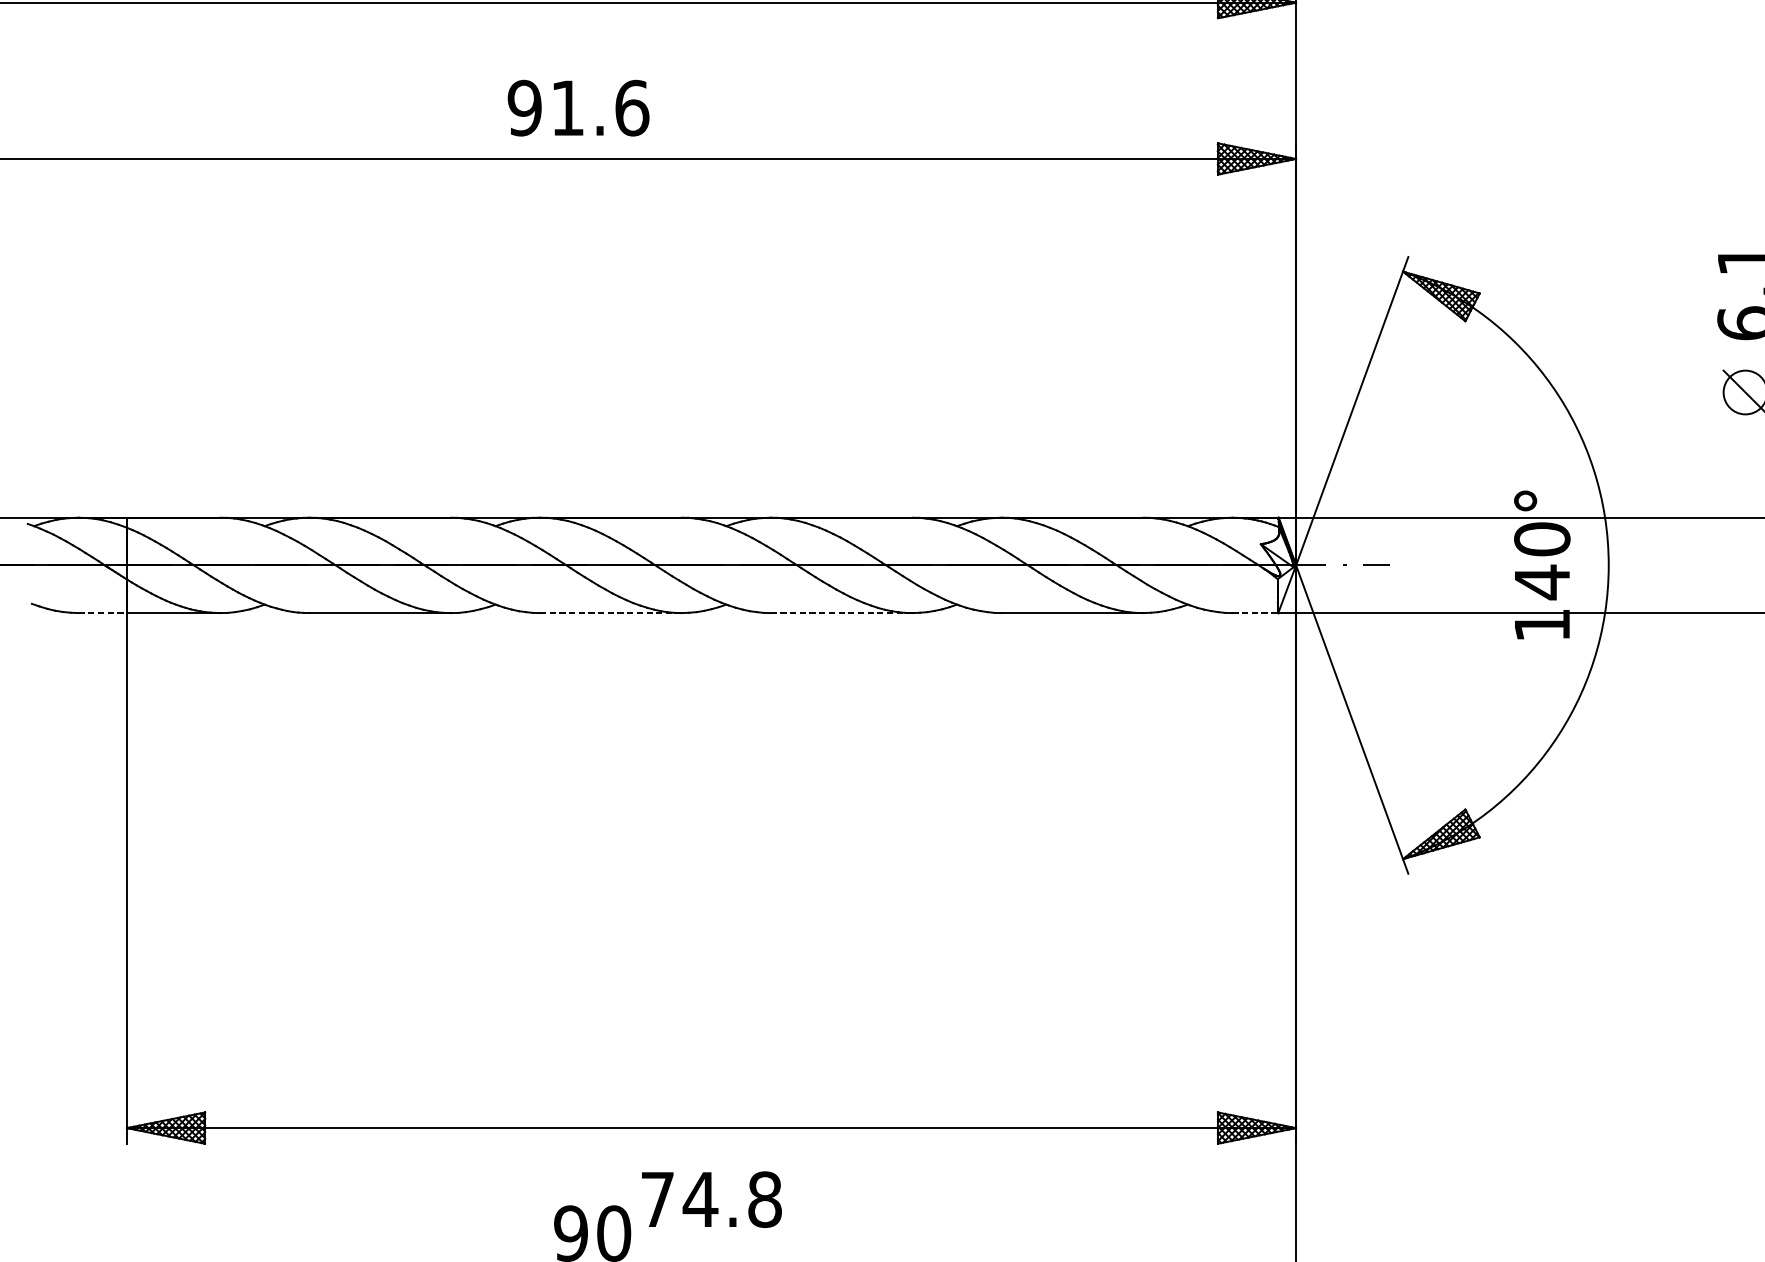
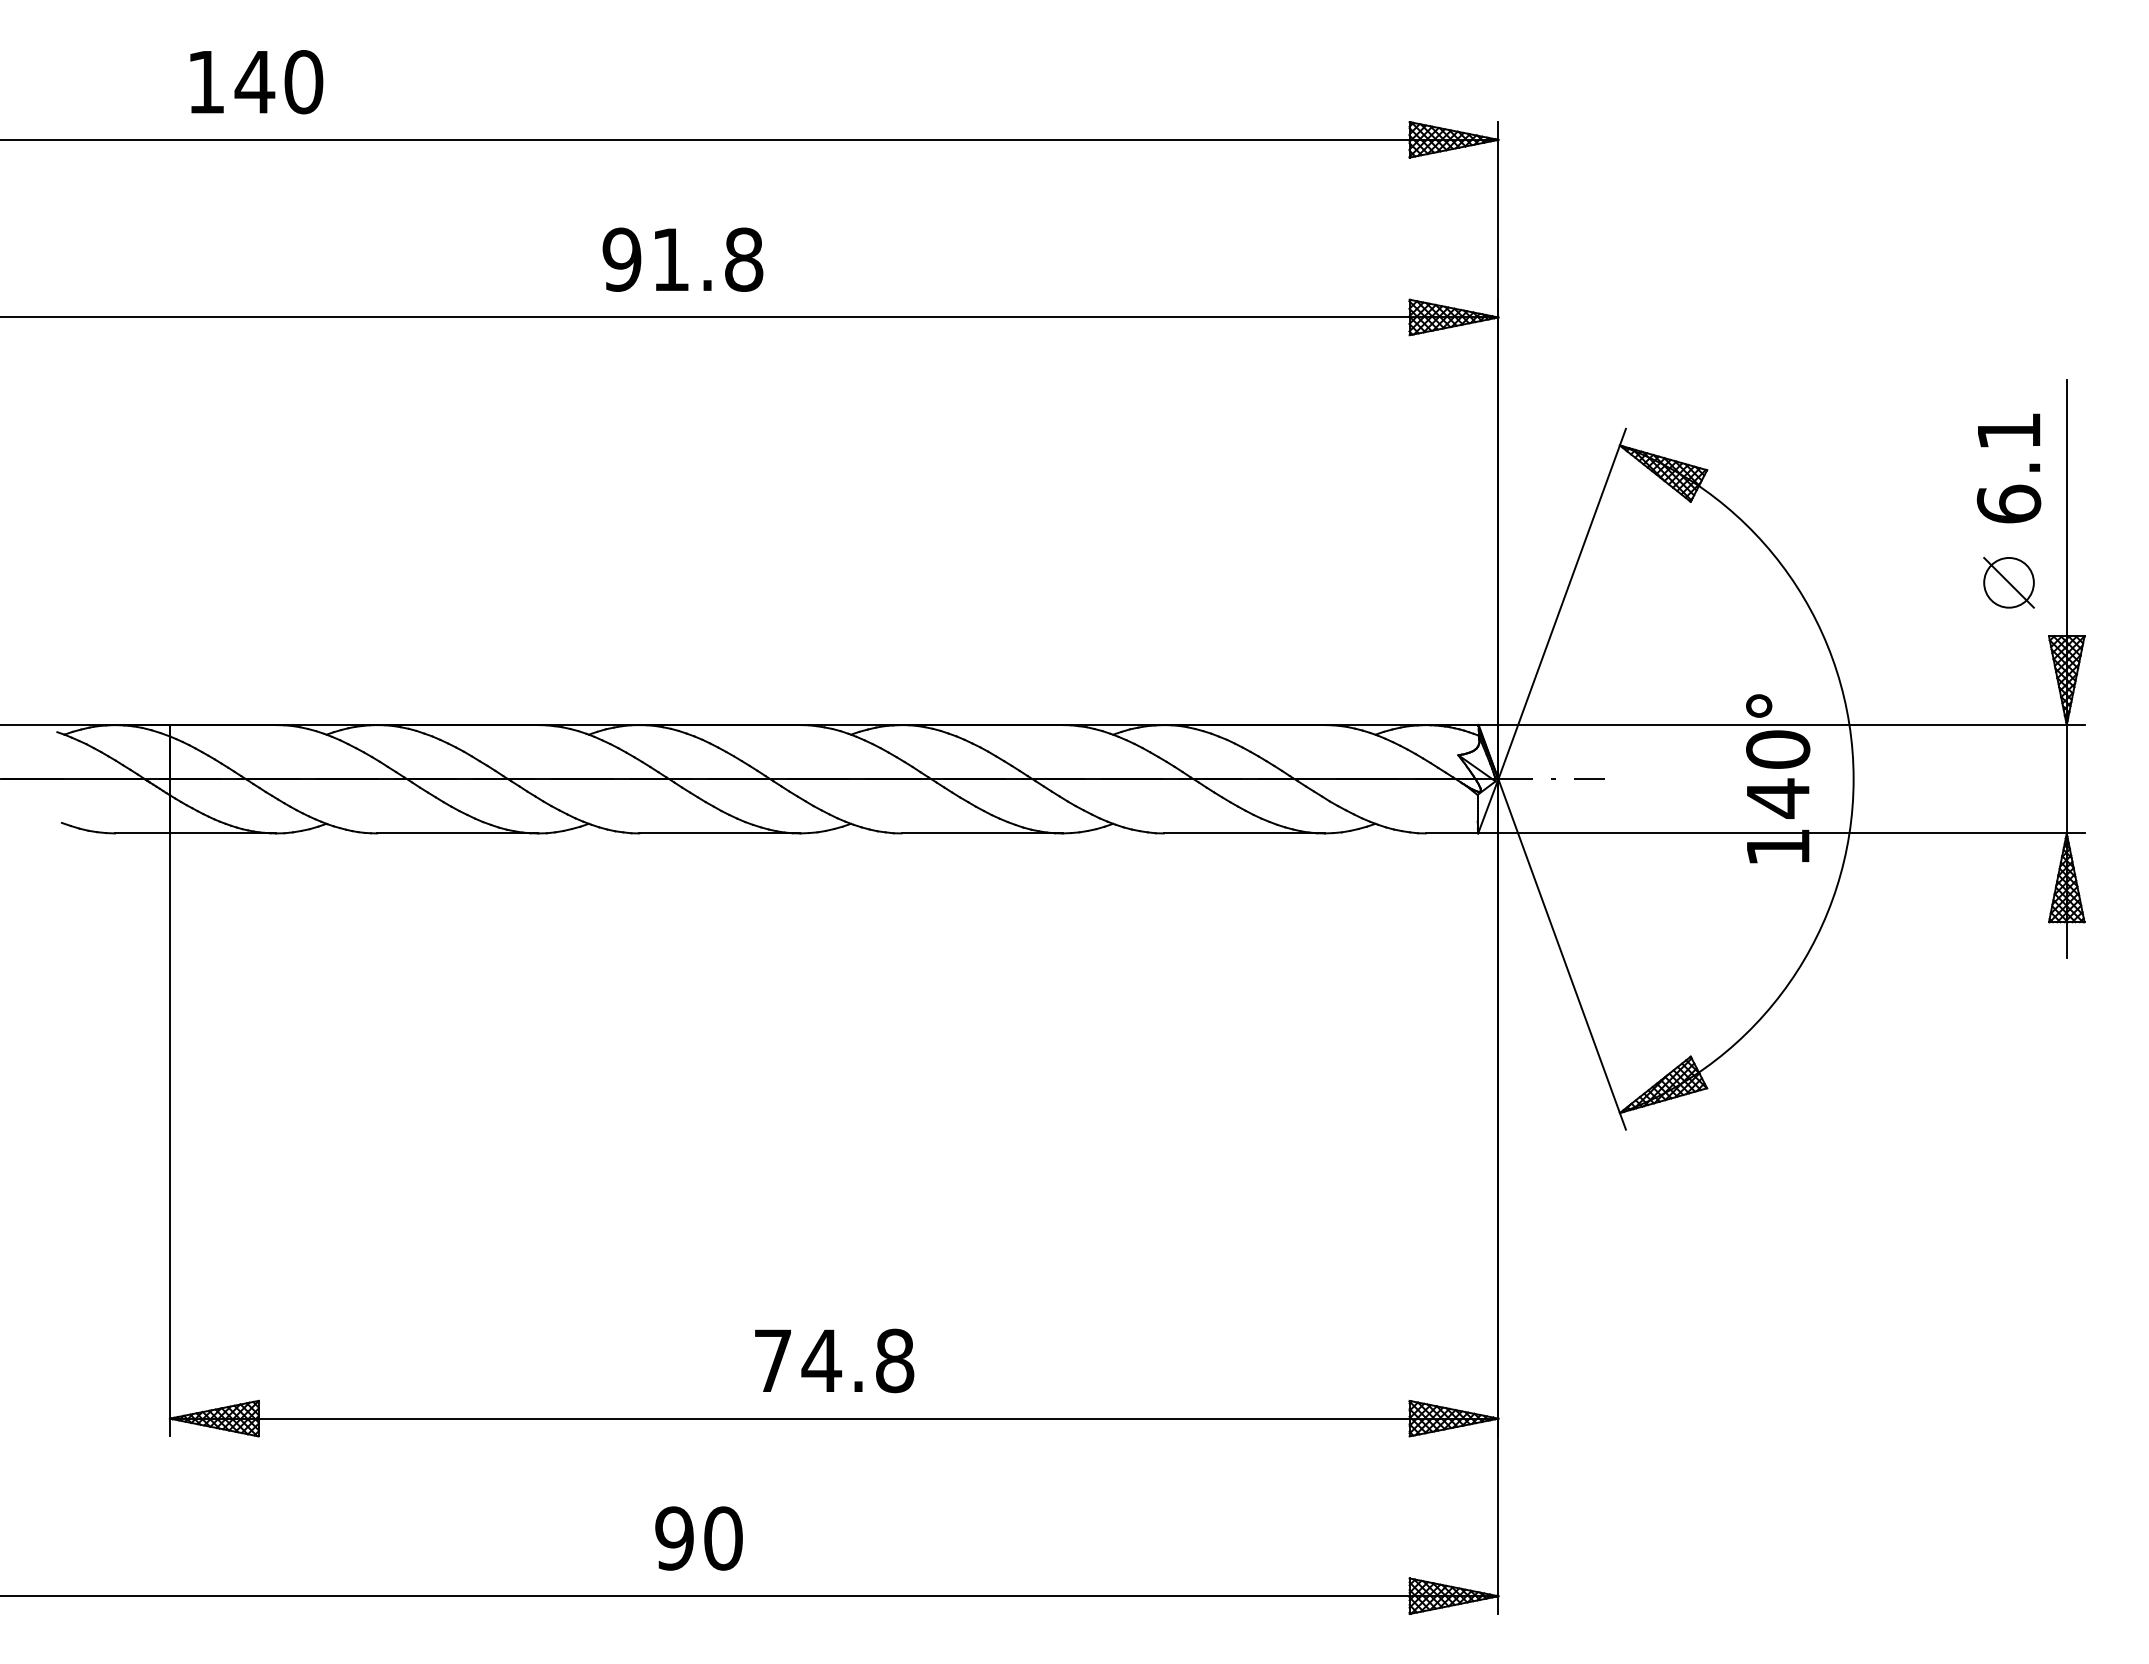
text: (632, 107) -> (744, 259), 91.6 -> 91.8
line: (102, 613) -> (142, 833), dashed -> solid
line: (610, 613) -> (719, 833), dashed -> solid
line: (842, 613) -> (982, 833), dashed -> solid
line: (1255, 613) -> (1452, 833), dashed -> solid
text: (711, 1199) -> (834, 1360), moved

